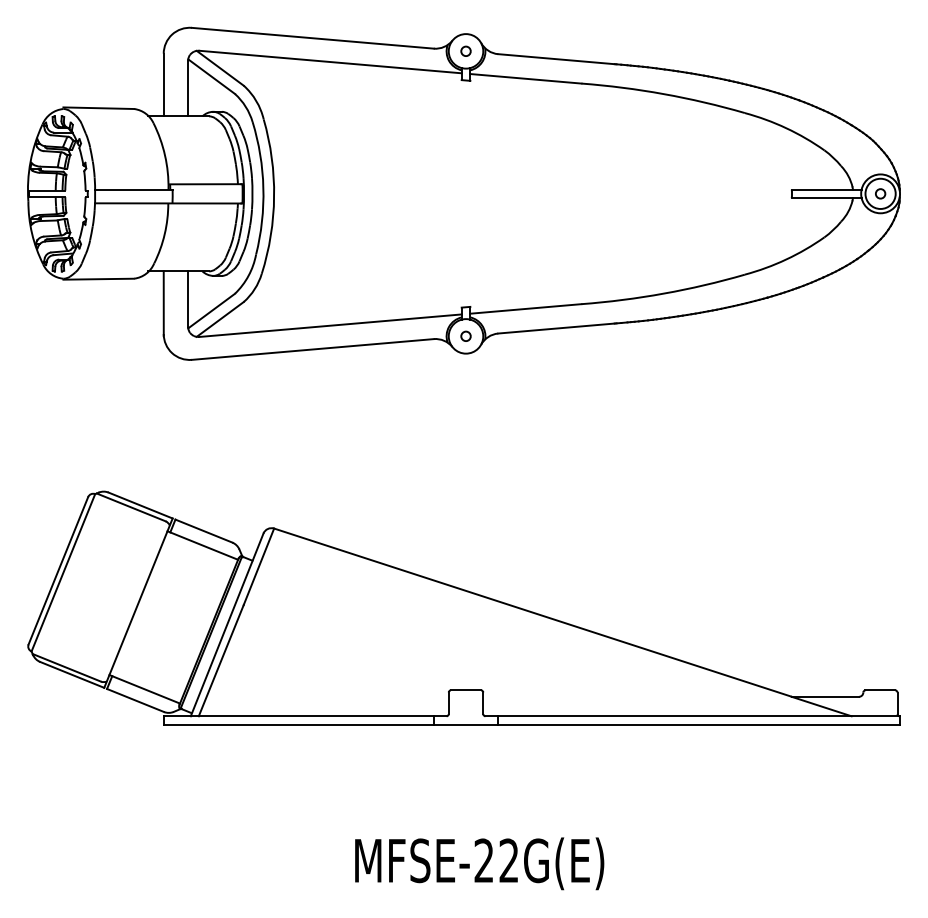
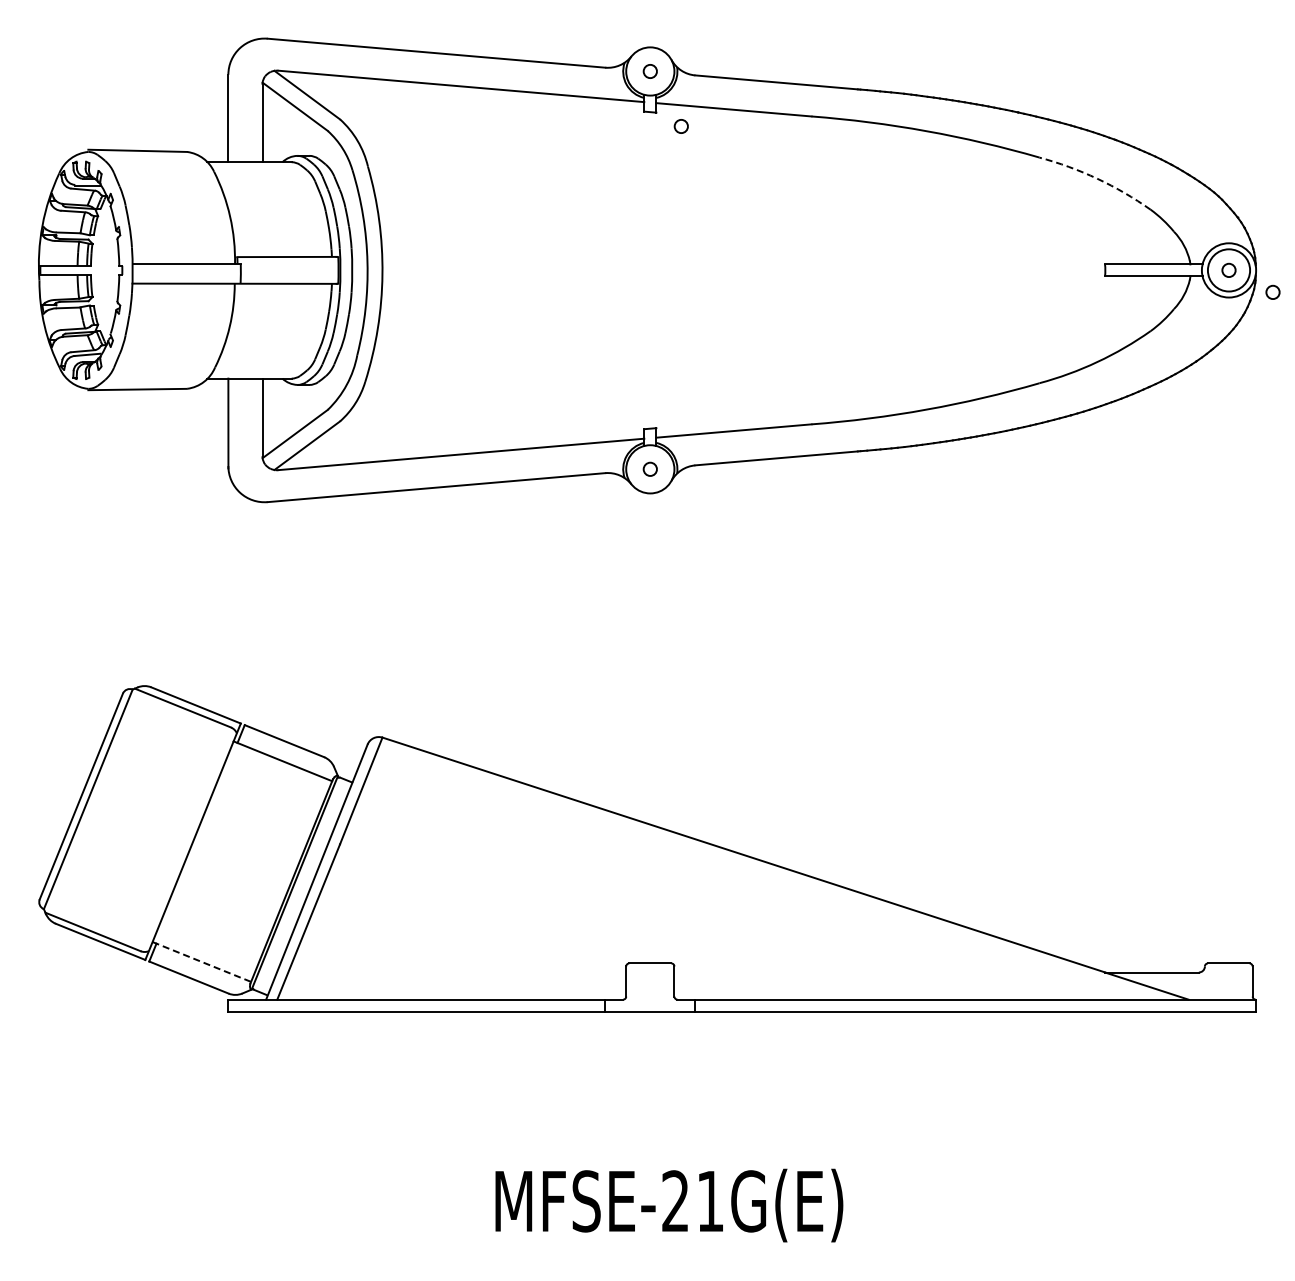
circle: (487, 90) -> (680, 126), added
arc: (786, 128) -> (1097, 178), solid -> dashed
circle: (911, 208) -> (1272, 291), added
line: (145, 689) -> (202, 962), solid -> dashed
text: (508, 860) -> (709, 1200), MFSE-22G(E) -> MFSE-21G(E)

